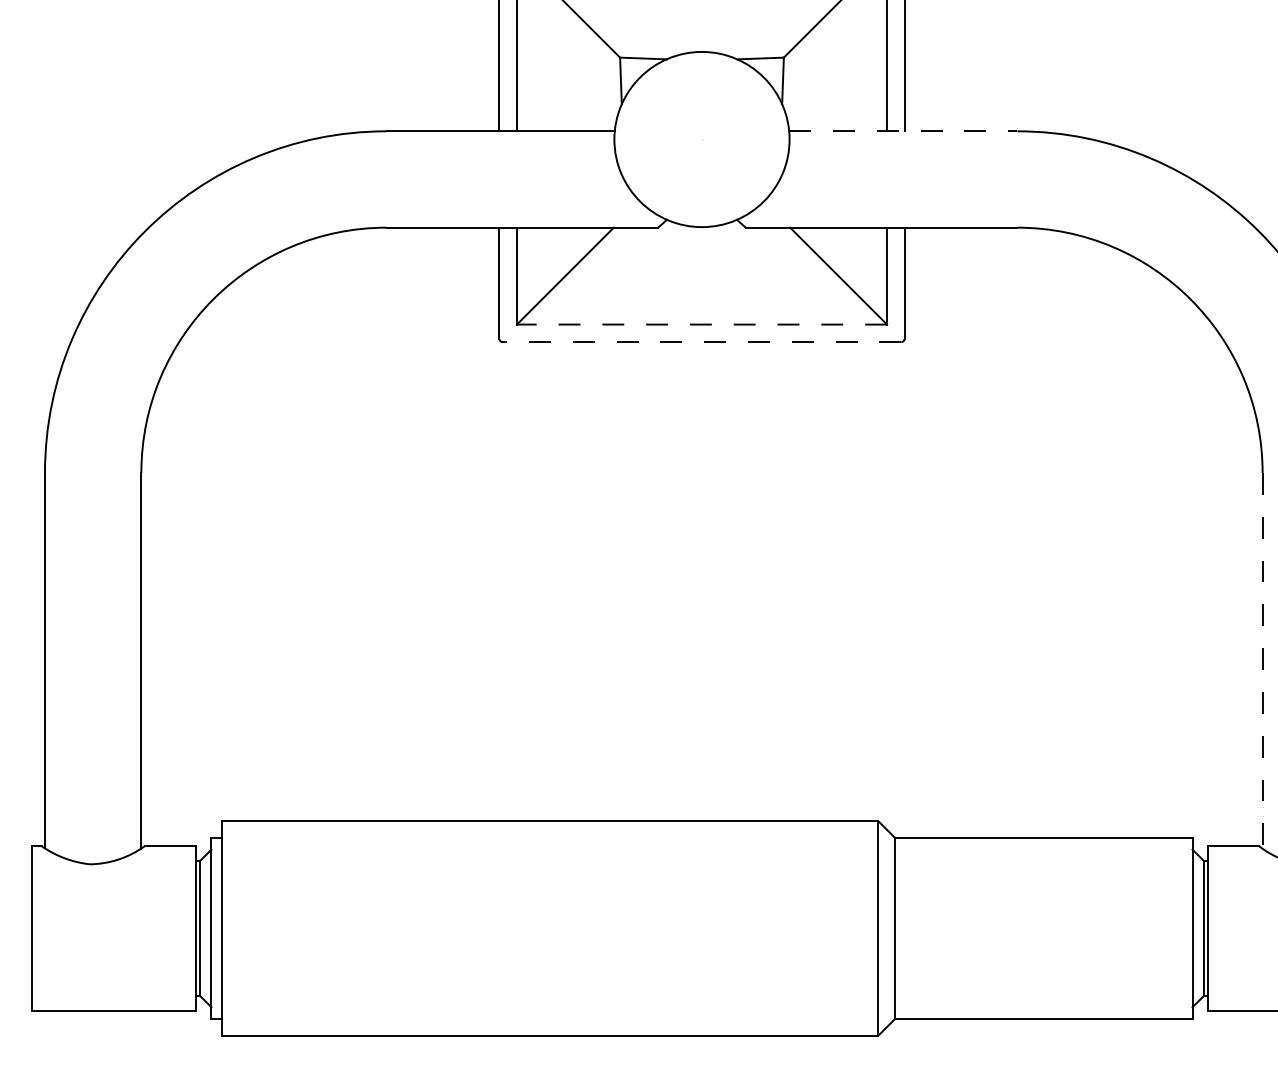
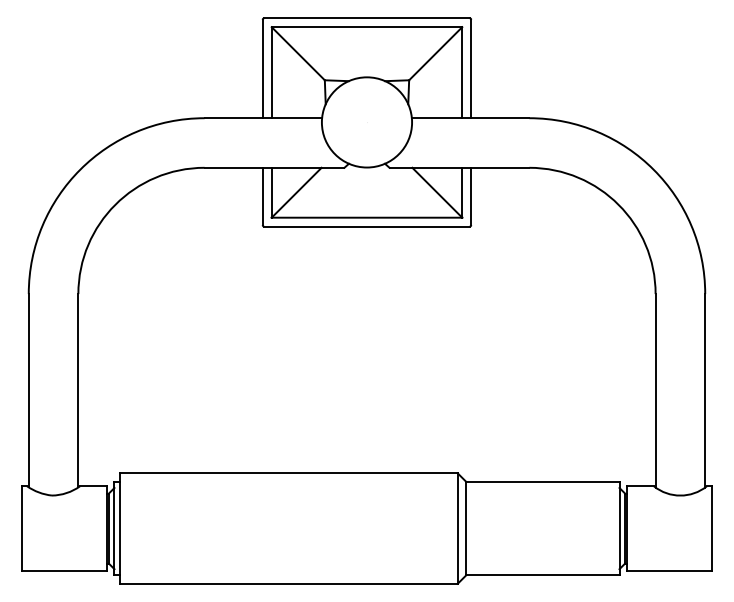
line: (903, 131) -> (470, 118), dashed -> solid
line: (701, 324) -> (366, 217), dashed -> solid
line: (701, 341) -> (366, 226), dashed -> solid
line: (1262, 660) -> (655, 390), dashed -> solid

